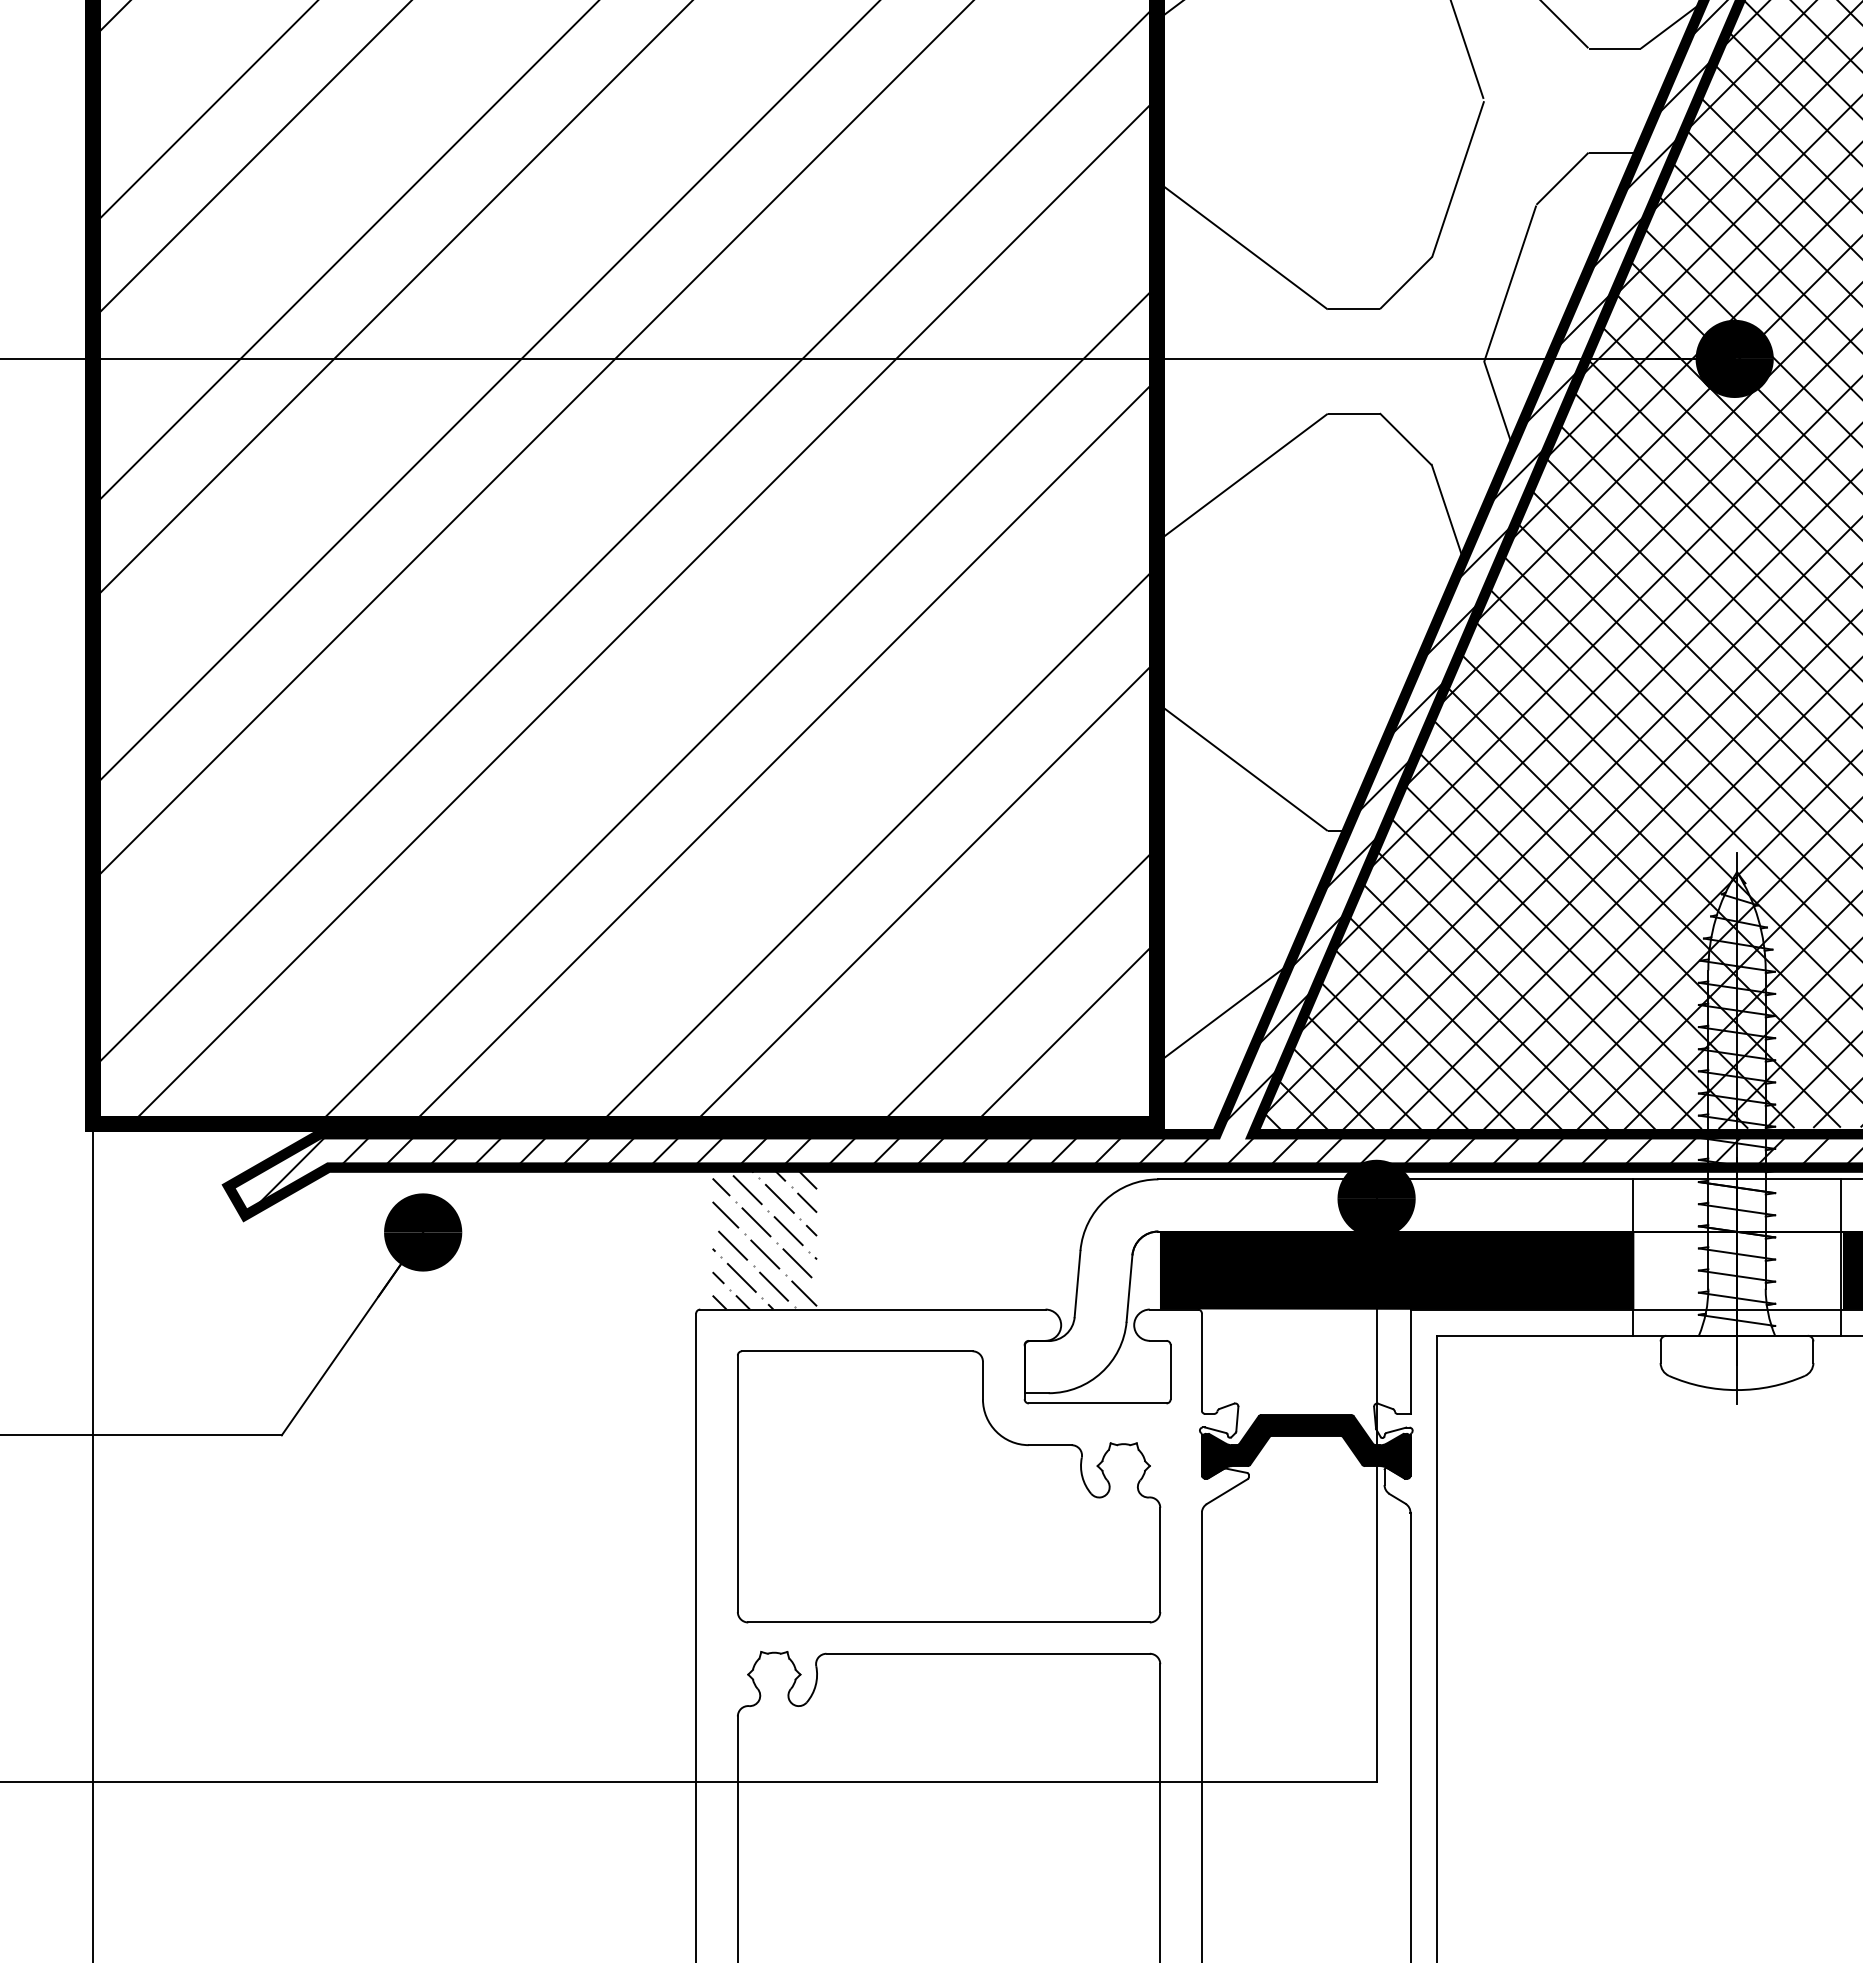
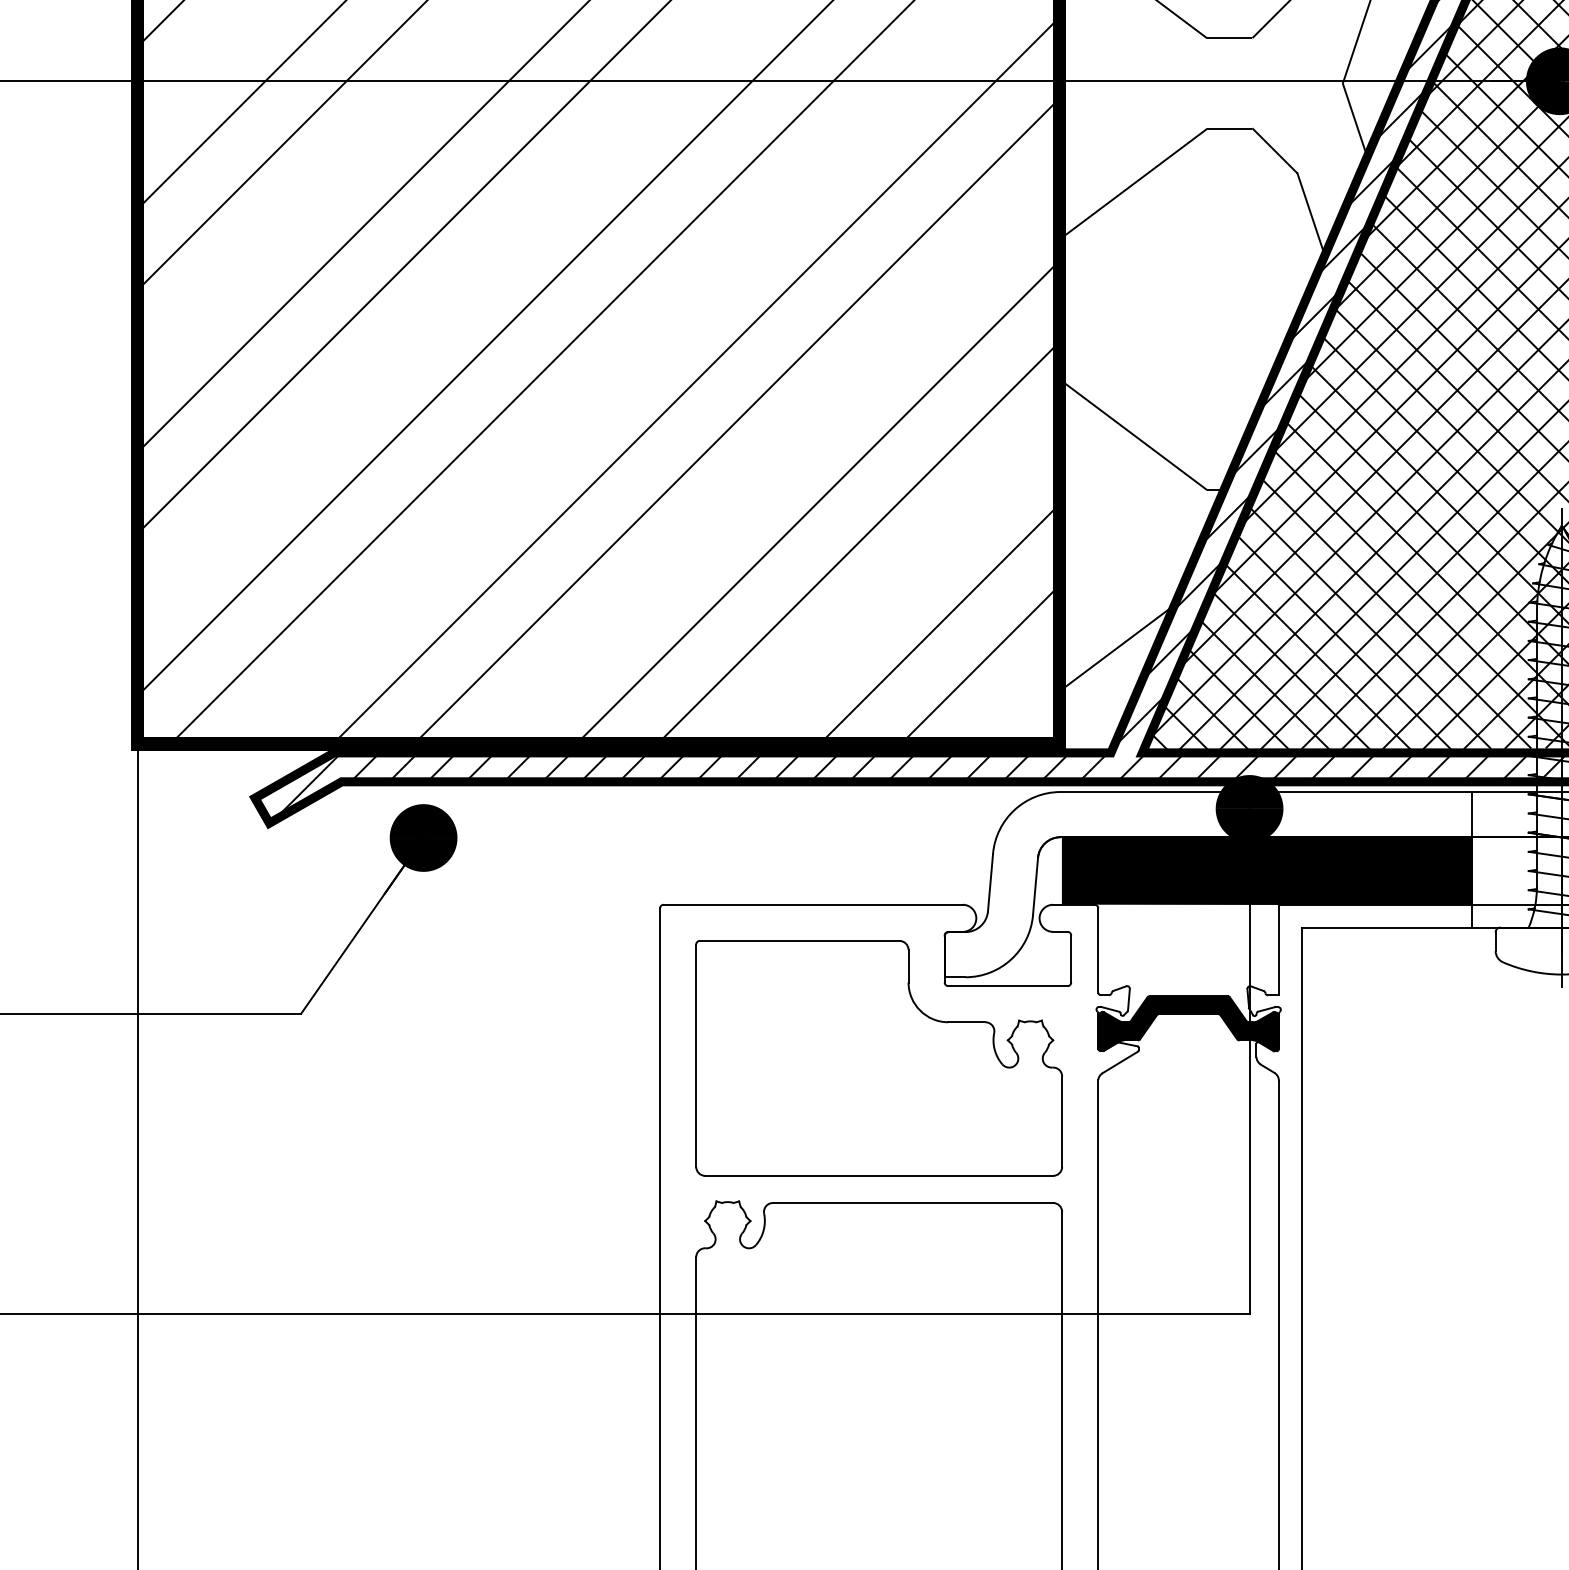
hatch: (764, 1238) -> (719, 843), removed

